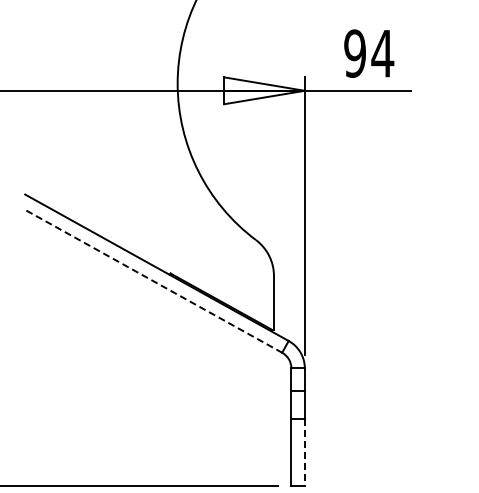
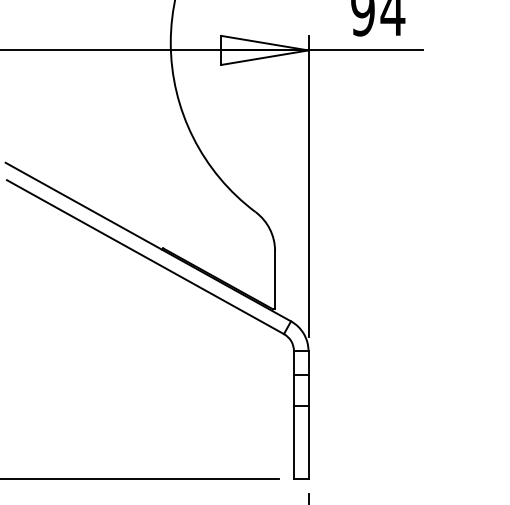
line: (154, 281) -> (145, 256), dashed -> solid
line: (304, 452) -> (308, 442), dashed -> solid

